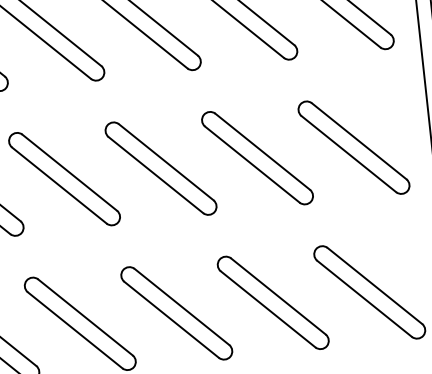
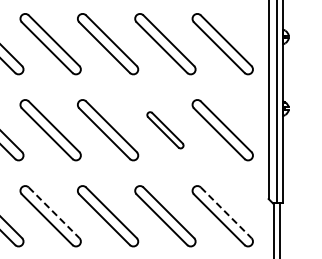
part: (257, 158) -> (165, 130), size x0.6
line: (375, 285) -> (226, 212), solid -> dashed
line: (86, 316) -> (54, 212), solid -> dashed

